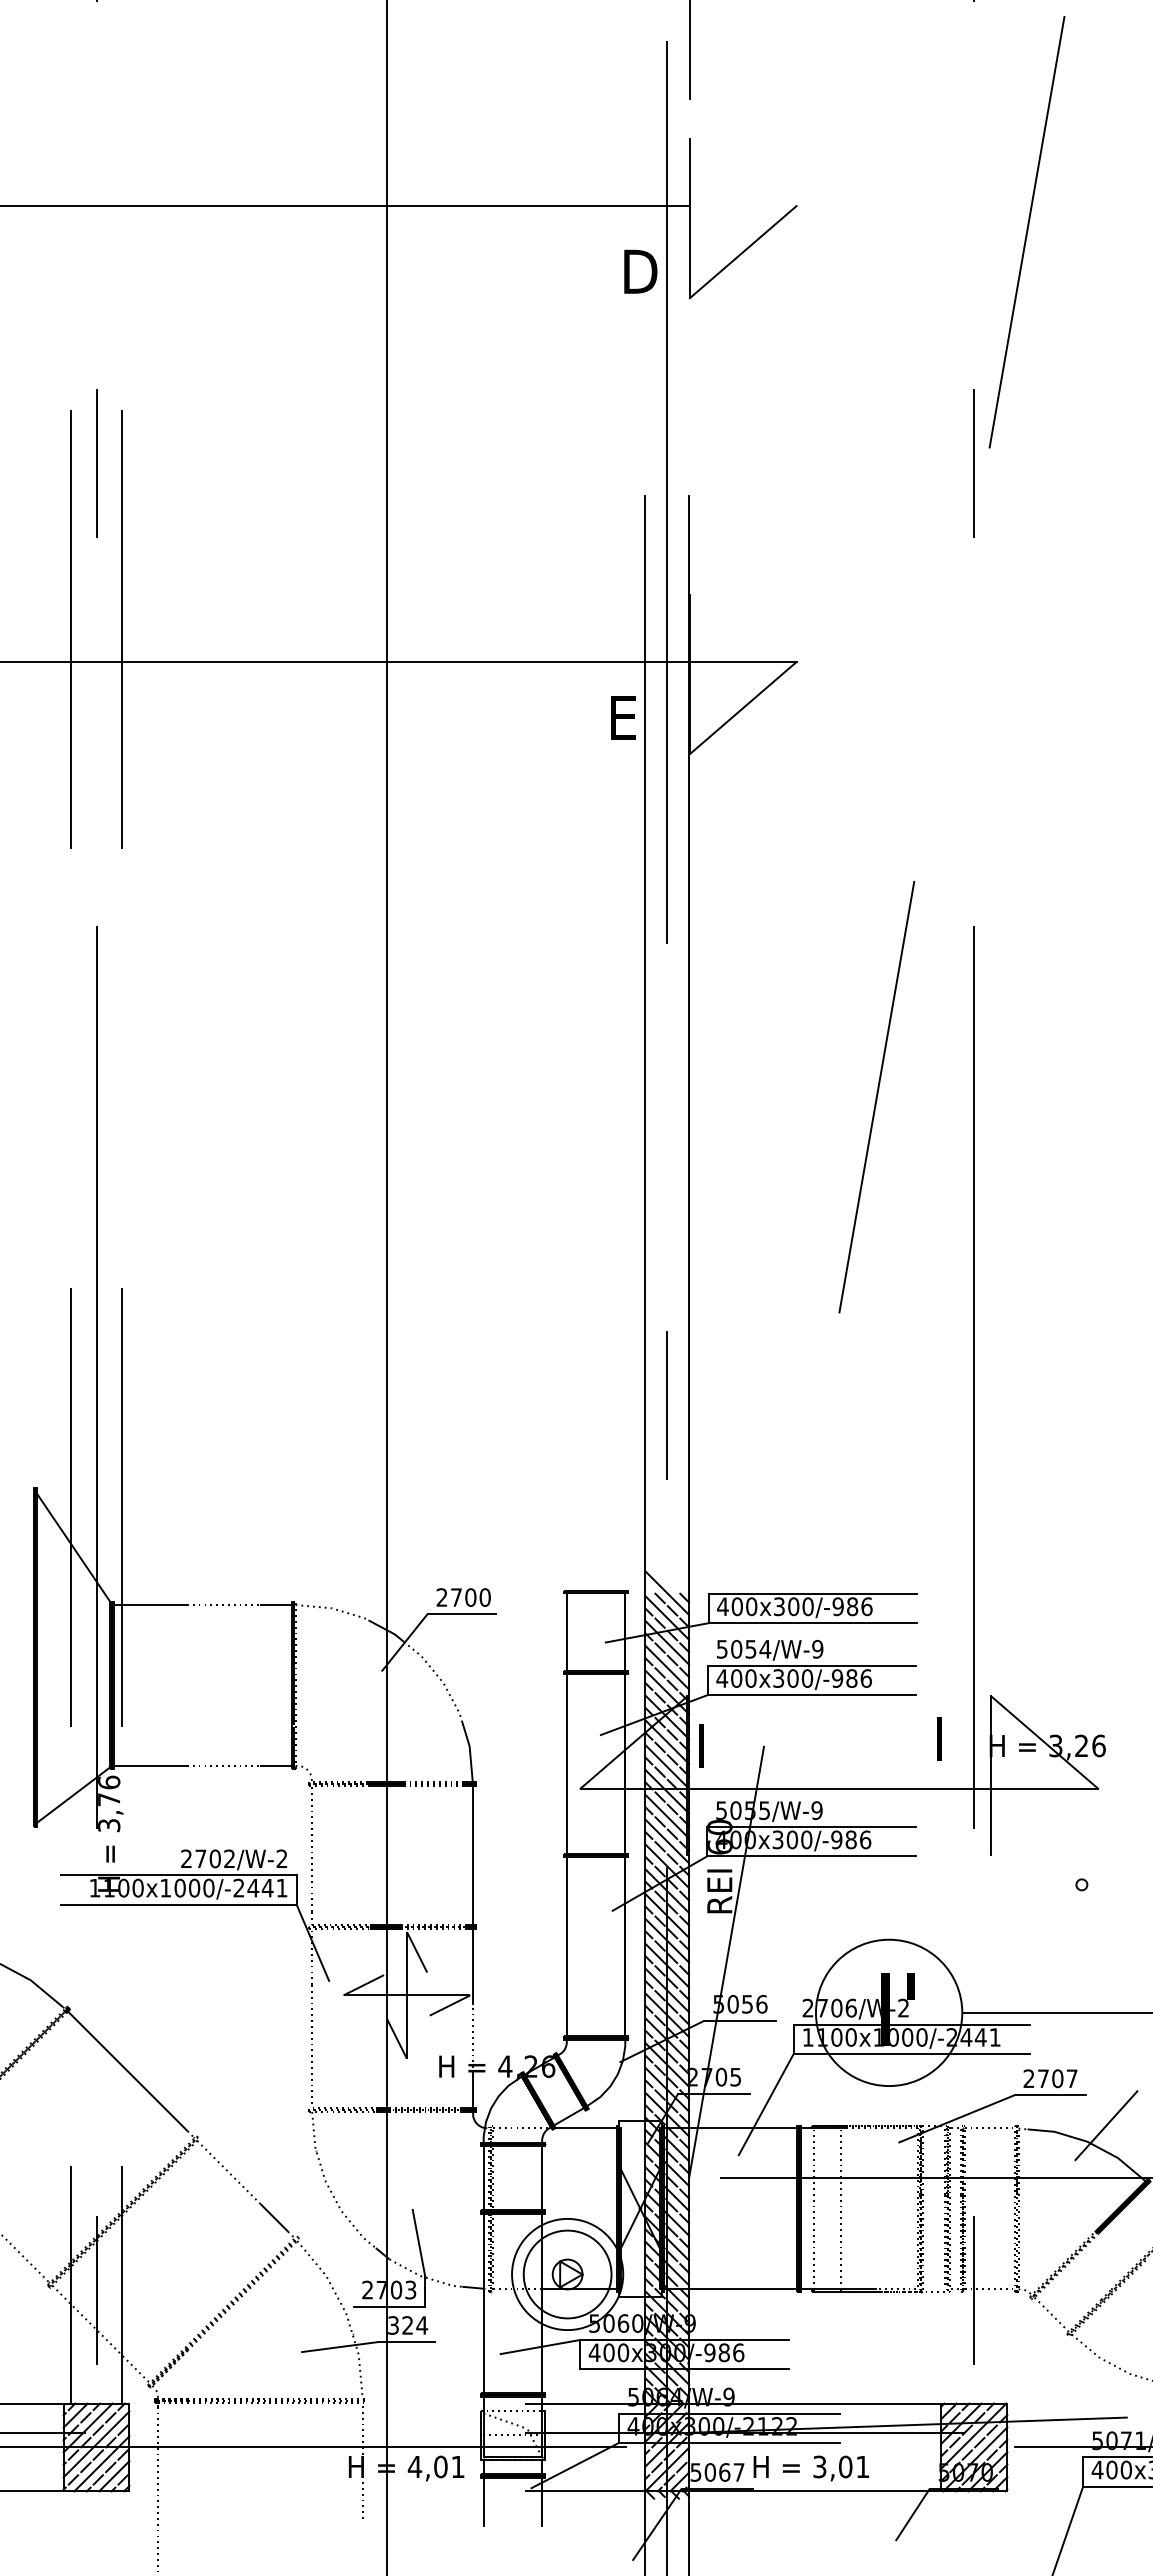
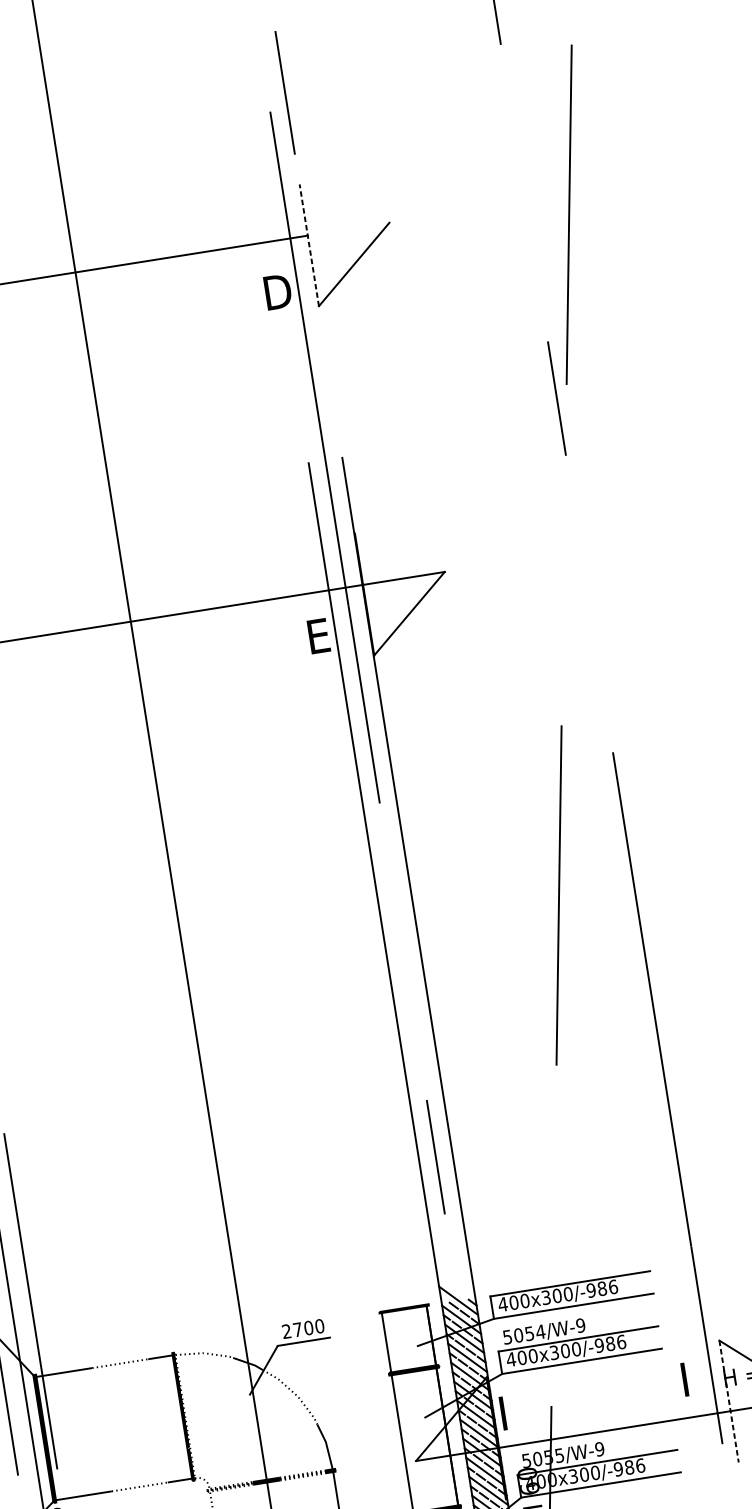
line: (689, 218) -> (308, 245), solid -> dashed
line: (991, 1775) -> (729, 1401), solid -> dashed

